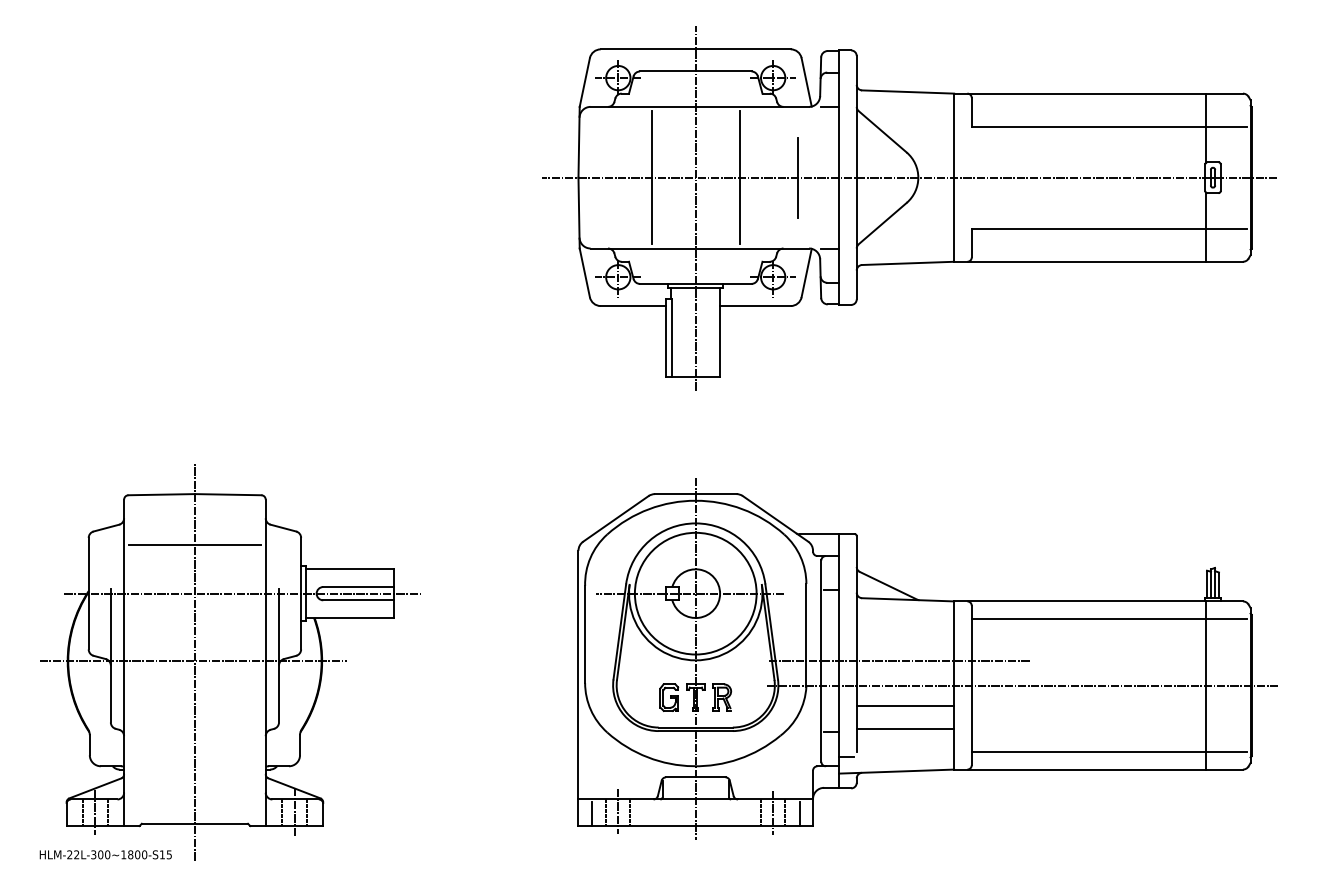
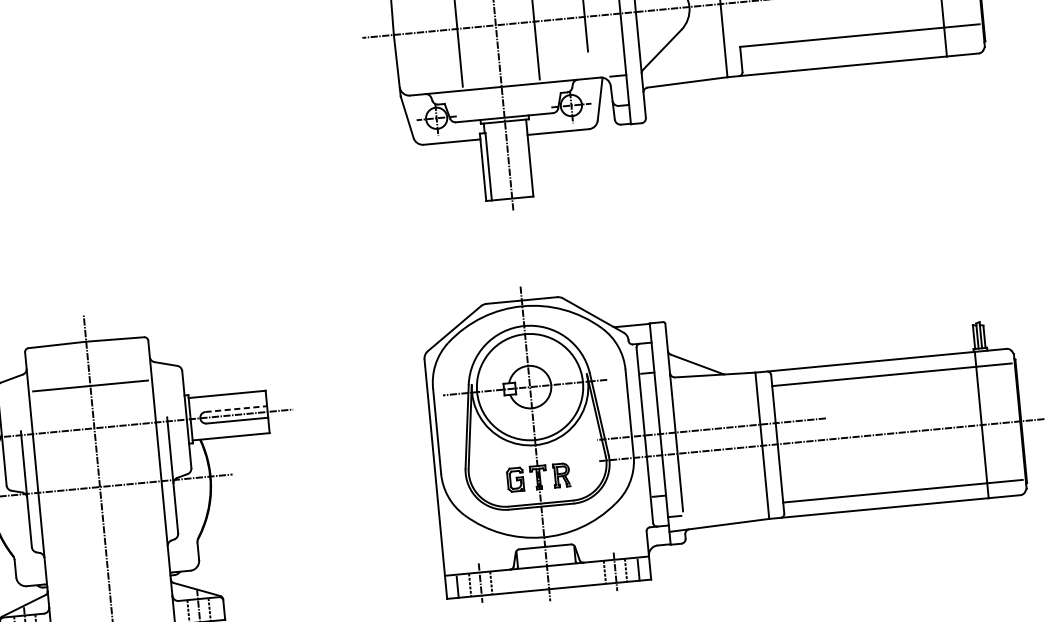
line: (359, 587) -> (237, 409), solid -> dashed
line: (905, 706) -> (721, 468), removed
line: (905, 728) -> (723, 487), removed

